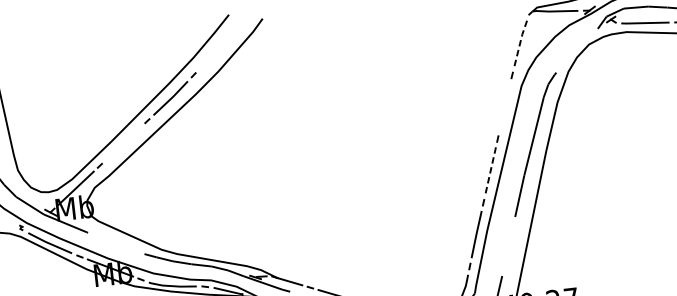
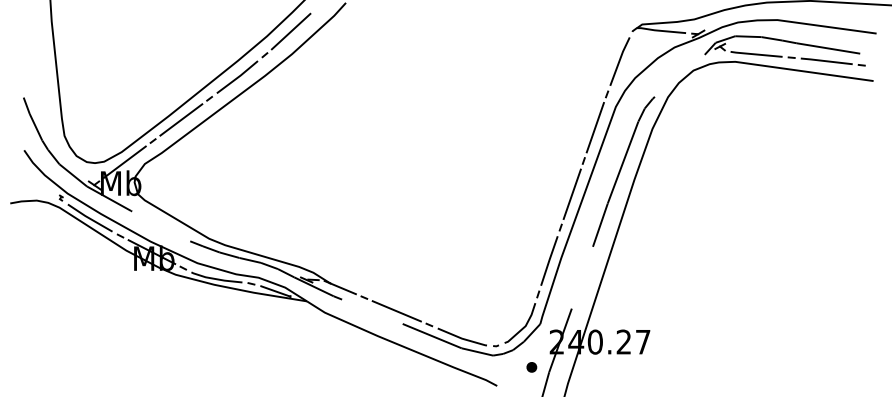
line: (520, 42) -> (619, 60), dashed -> solid
line: (214, 50) -> (290, 31), added
line: (504, 107) -> (594, 127), added
line: (123, 143) -> (181, 119), added
line: (490, 171) -> (572, 194), dashed -> solid

